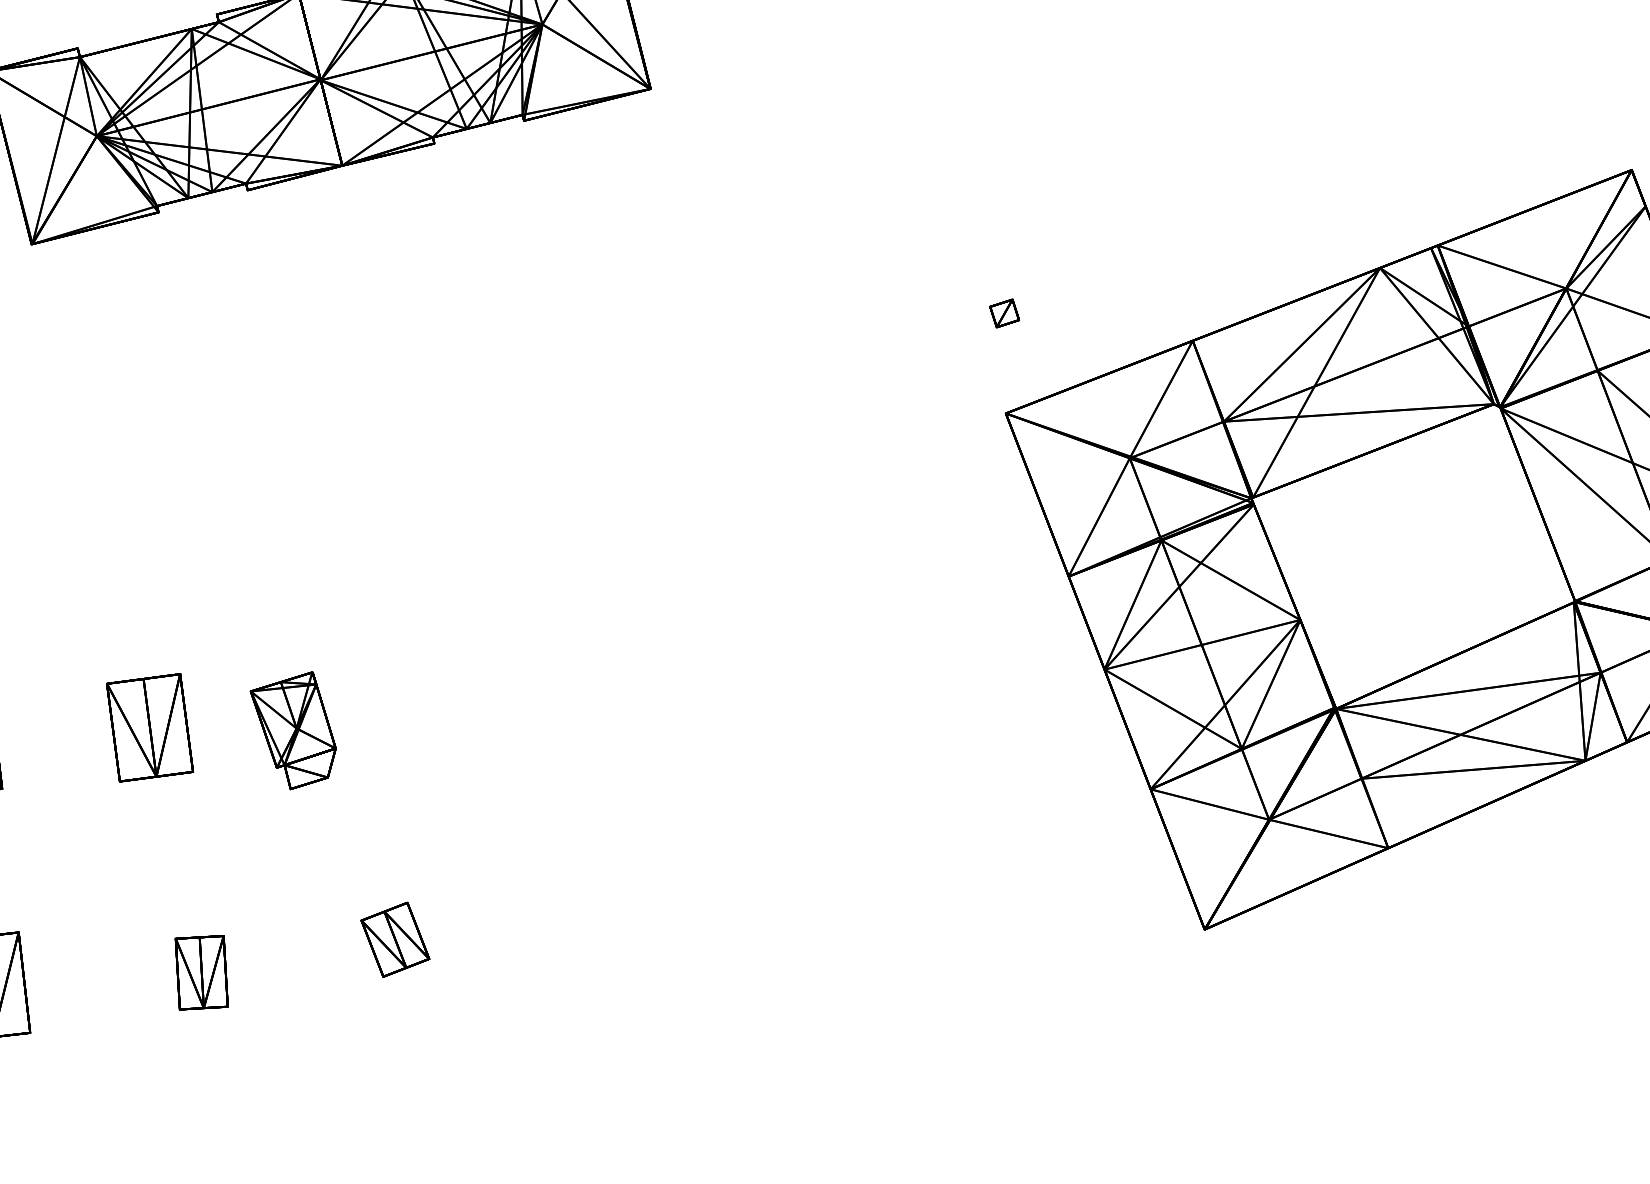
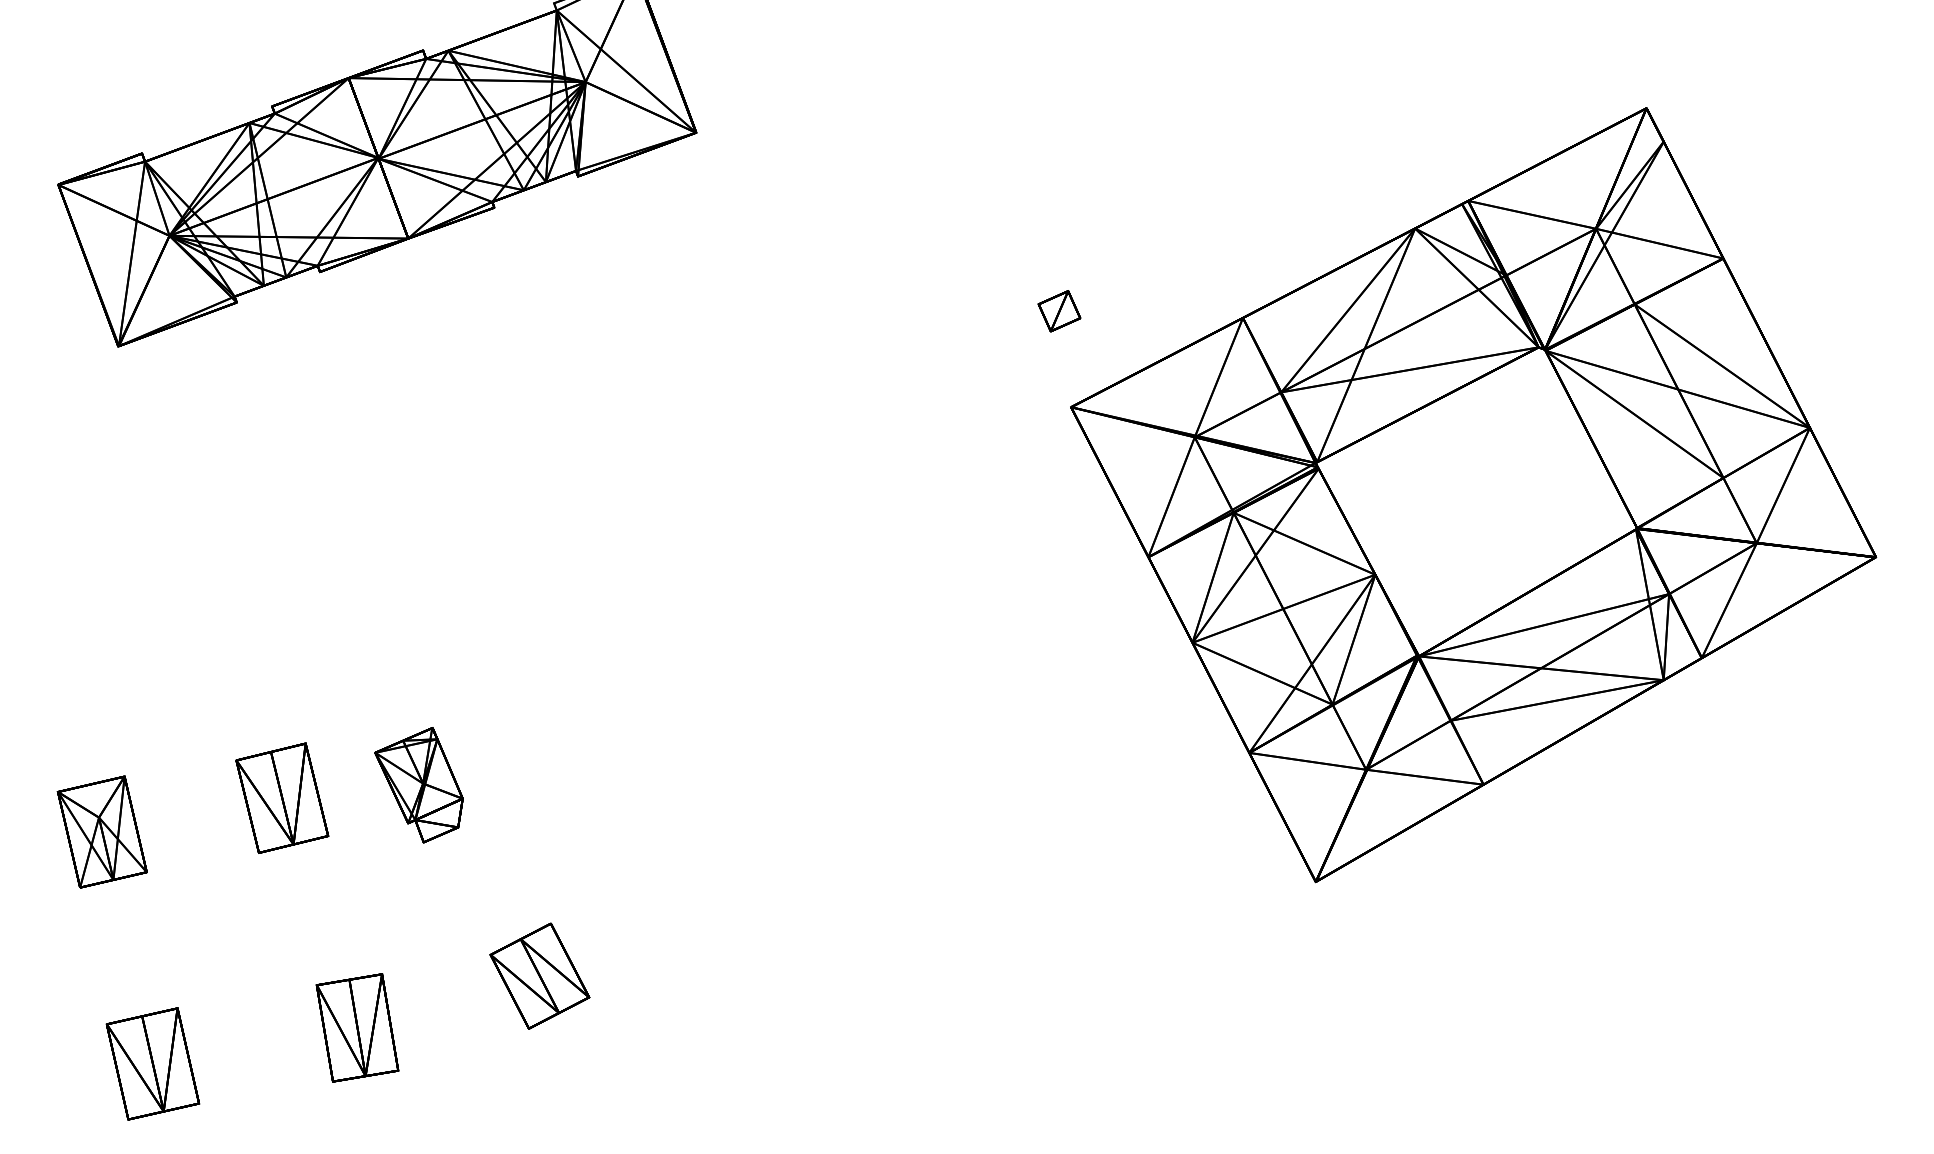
part: (1004, 313) -> (1059, 311), size x1.43
part: (395, 939) -> (539, 975), size x1.43
part: (201, 972) -> (357, 1027), size x1.43

